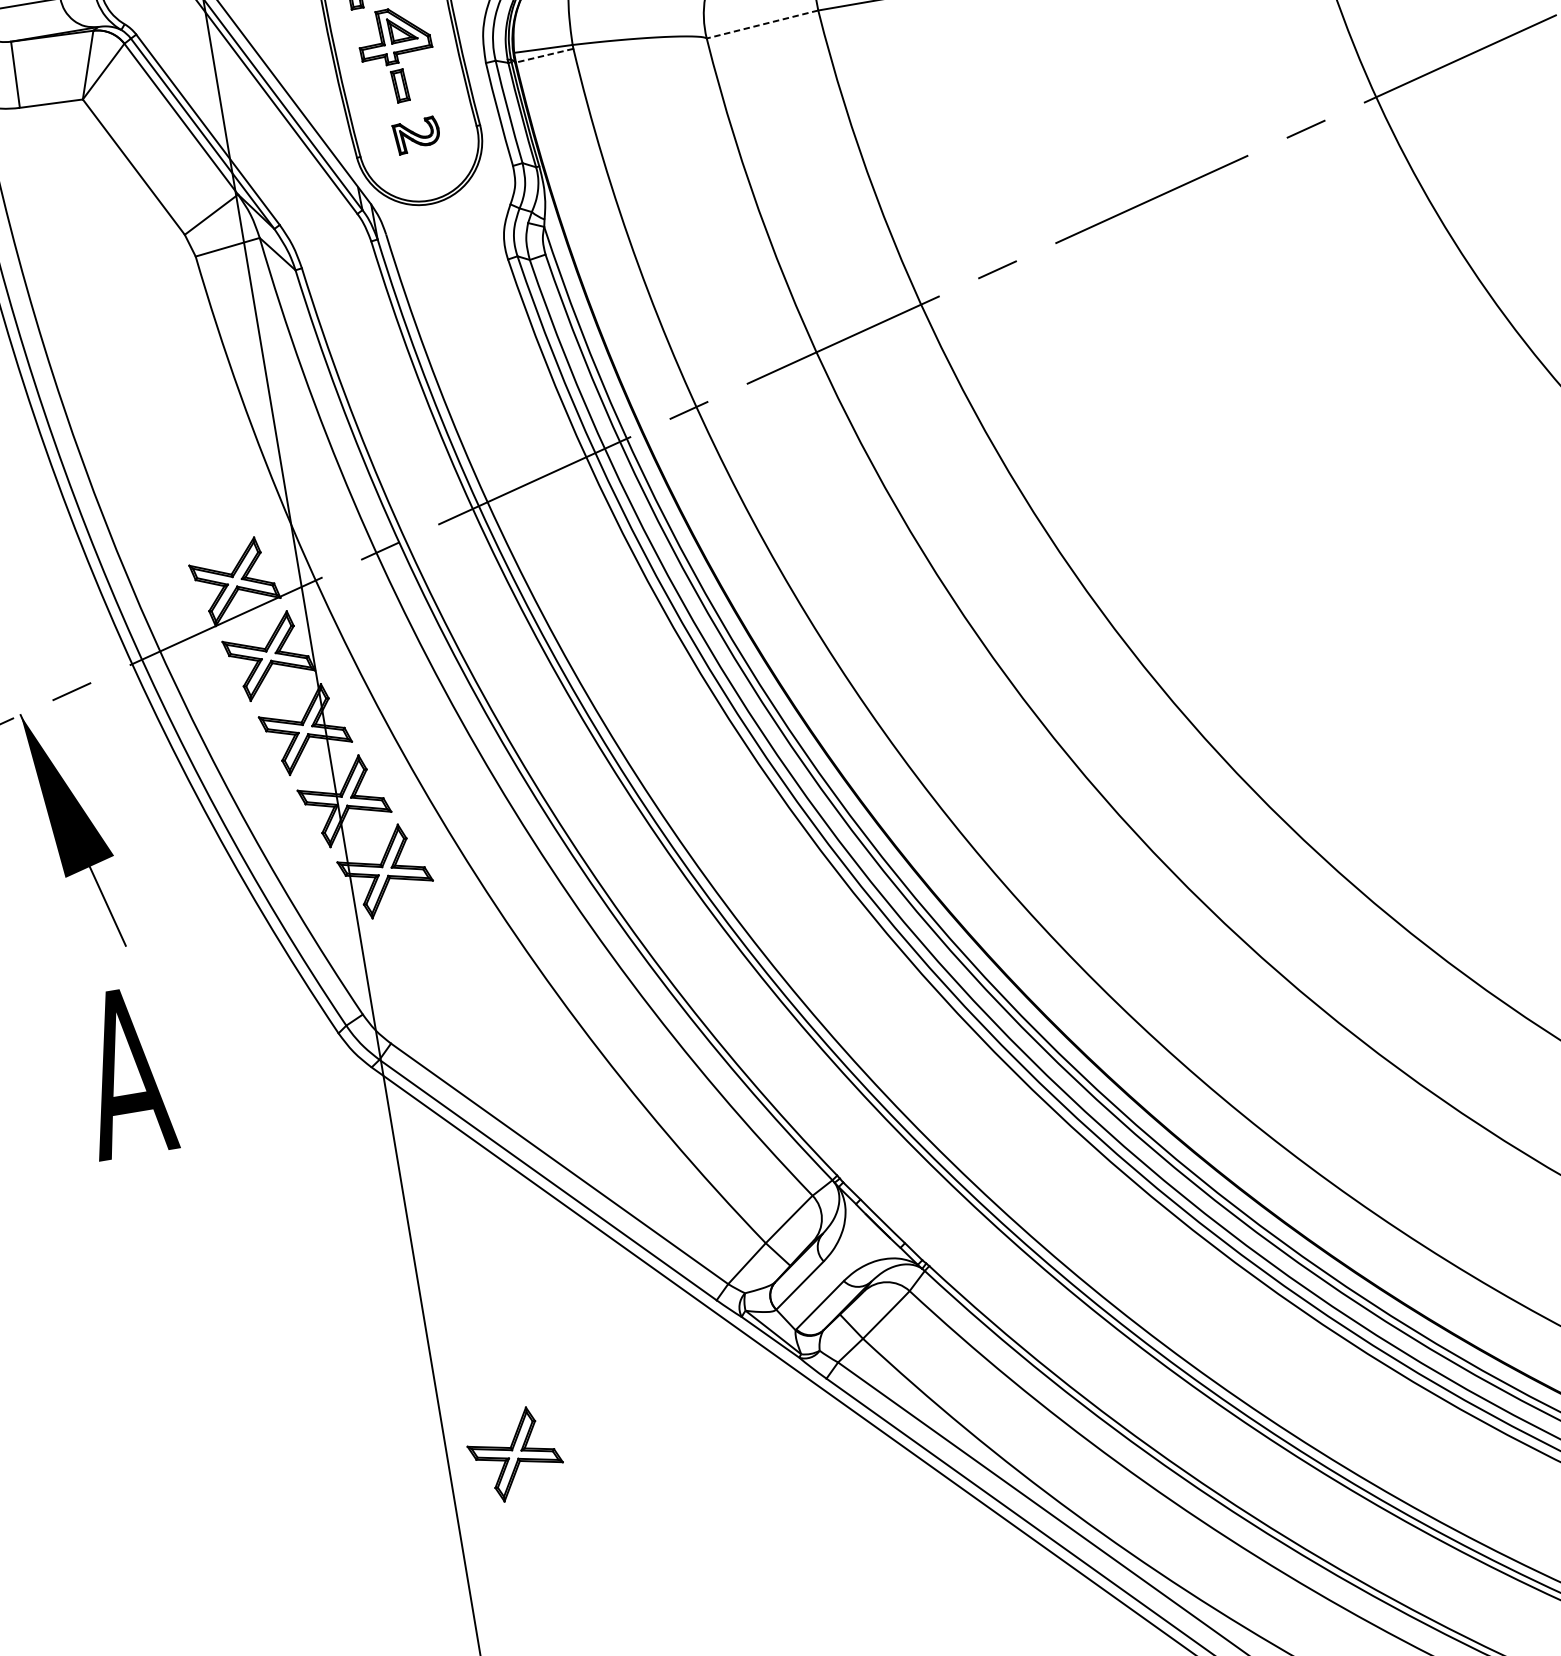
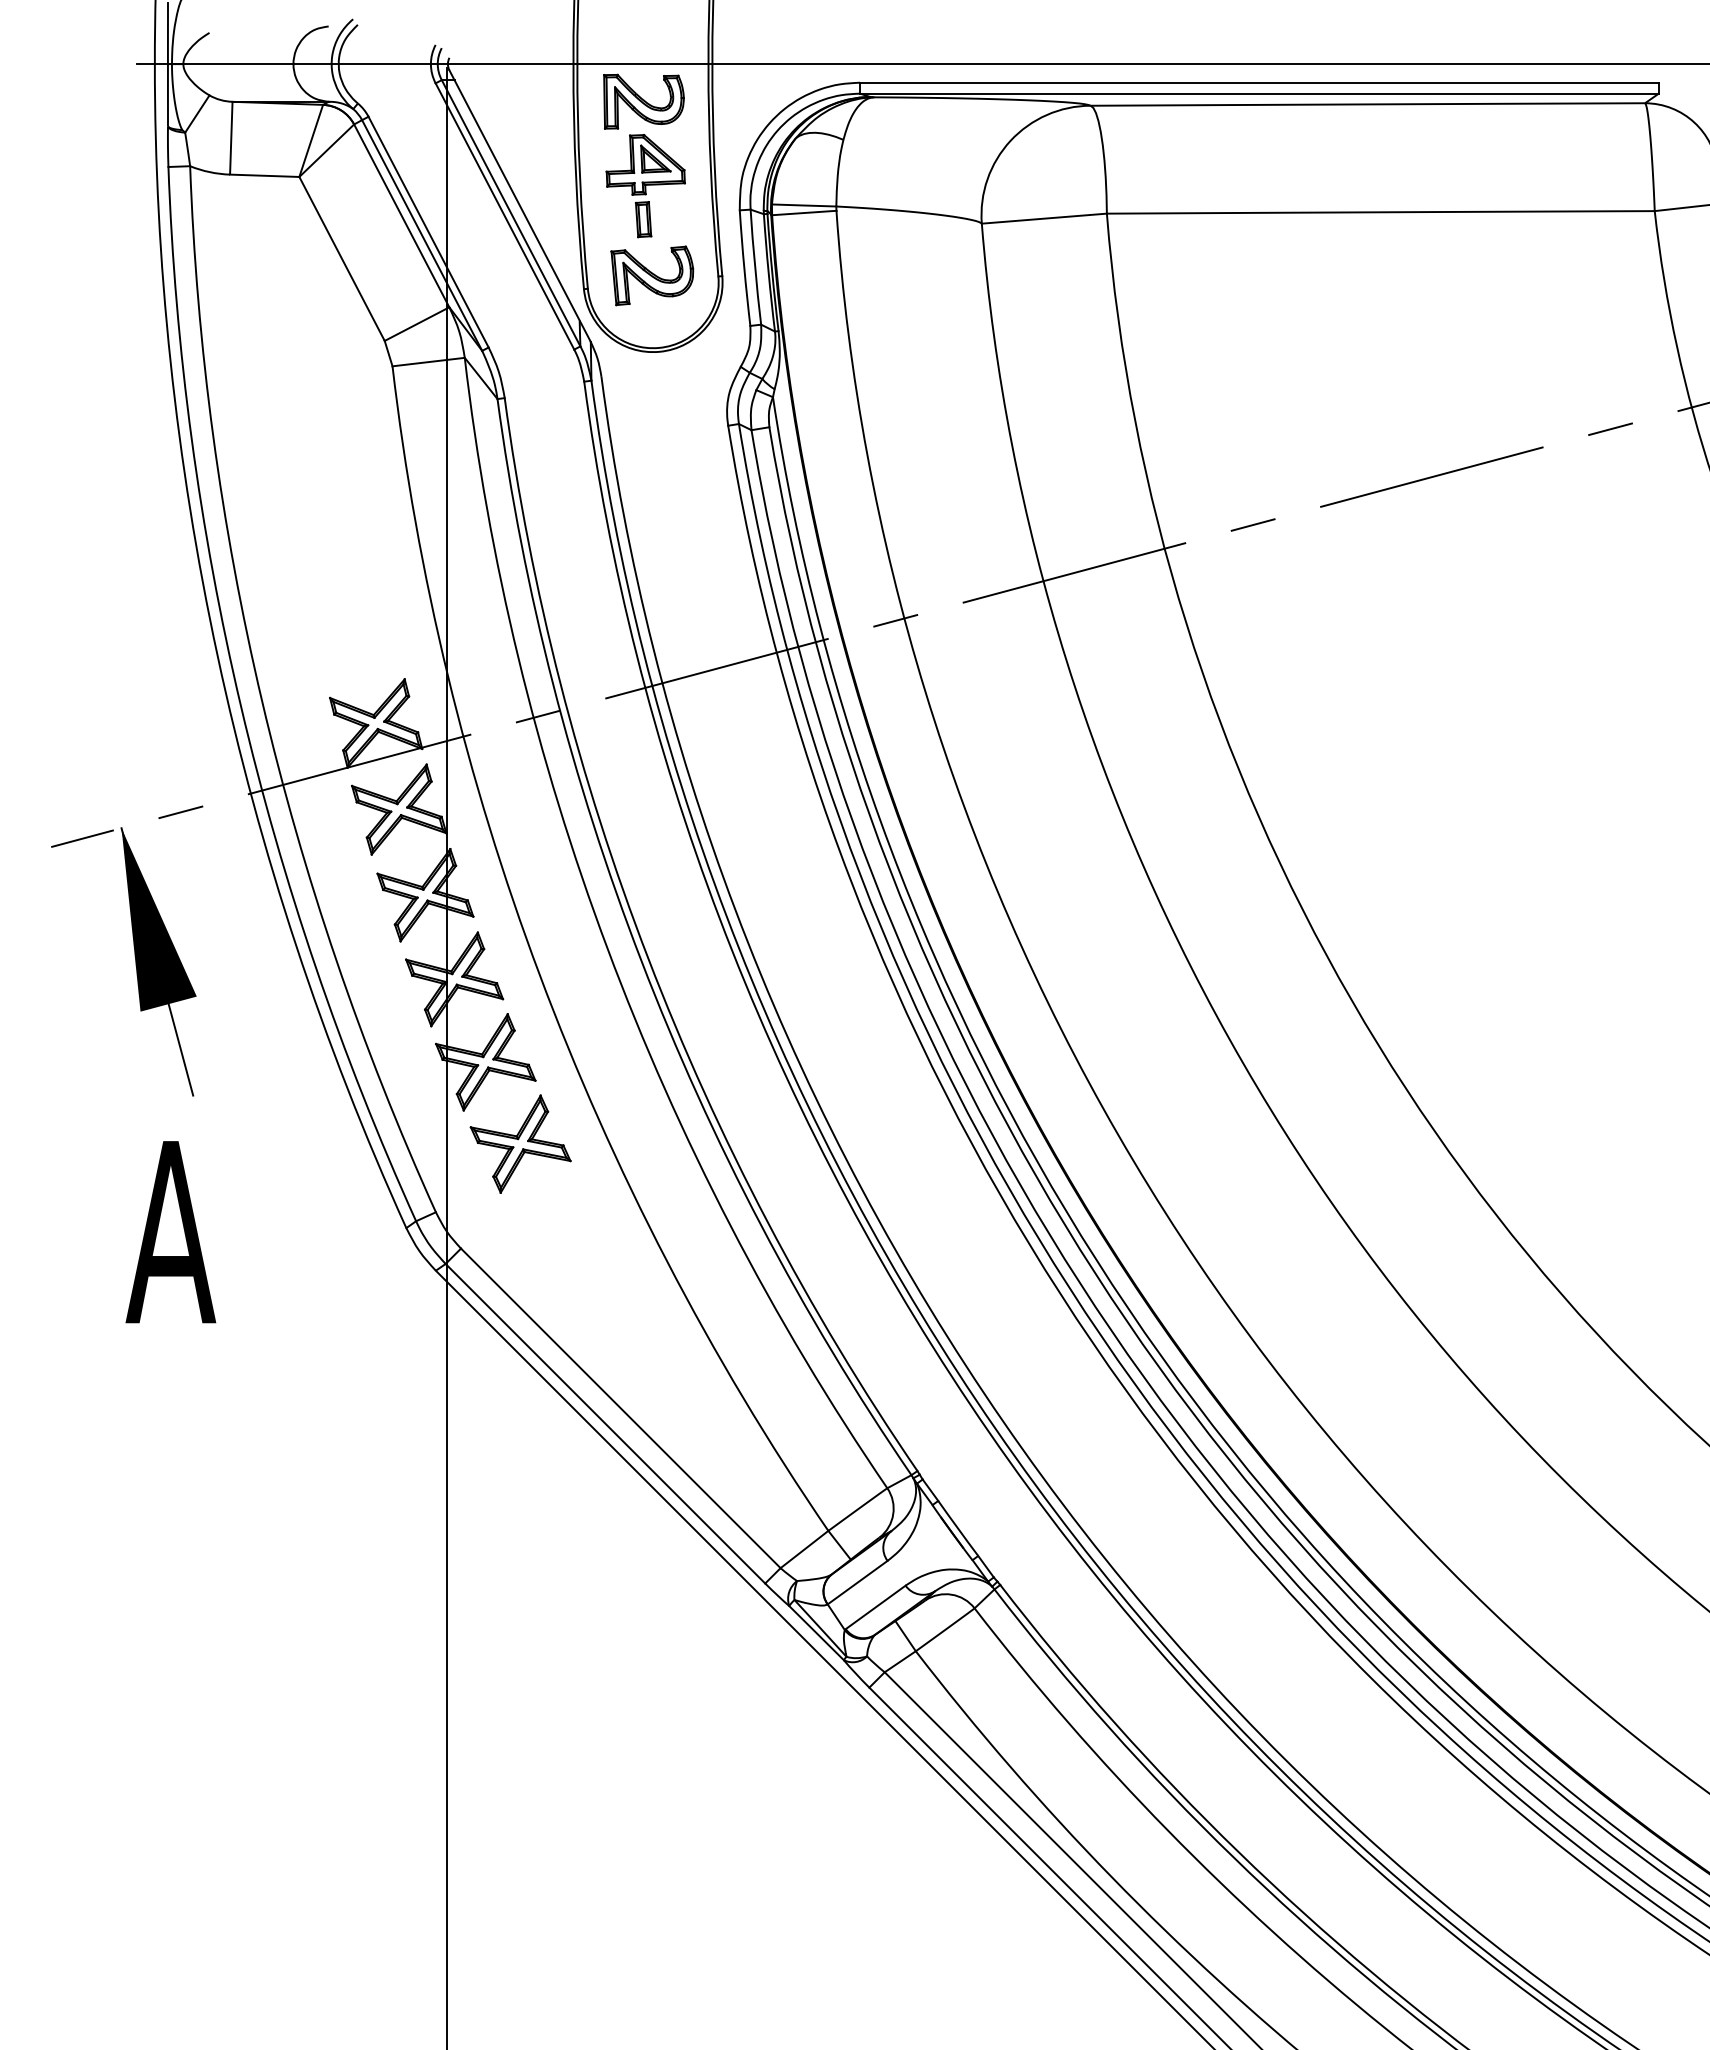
line: (762, 24) -> (1044, 218), dashed -> solid
line: (544, 56) -> (803, 213), dashed -> solid
part: (416, 135) -> (652, 275), size x1.67
part: (514, 1453) -> (520, 1143), moved

